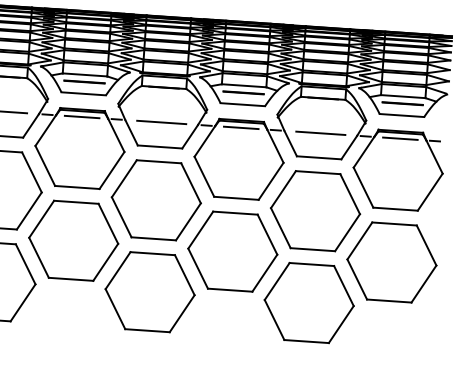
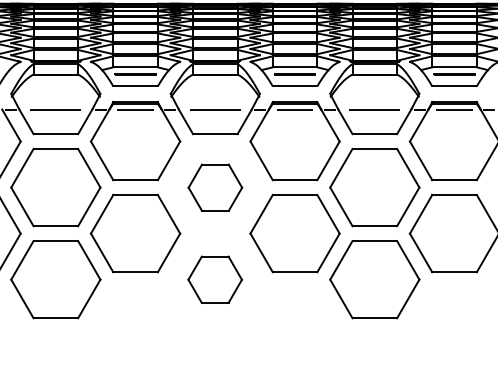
part: (156, 200) -> (215, 187), size x0.6
part: (149, 291) -> (214, 279), size x0.6

